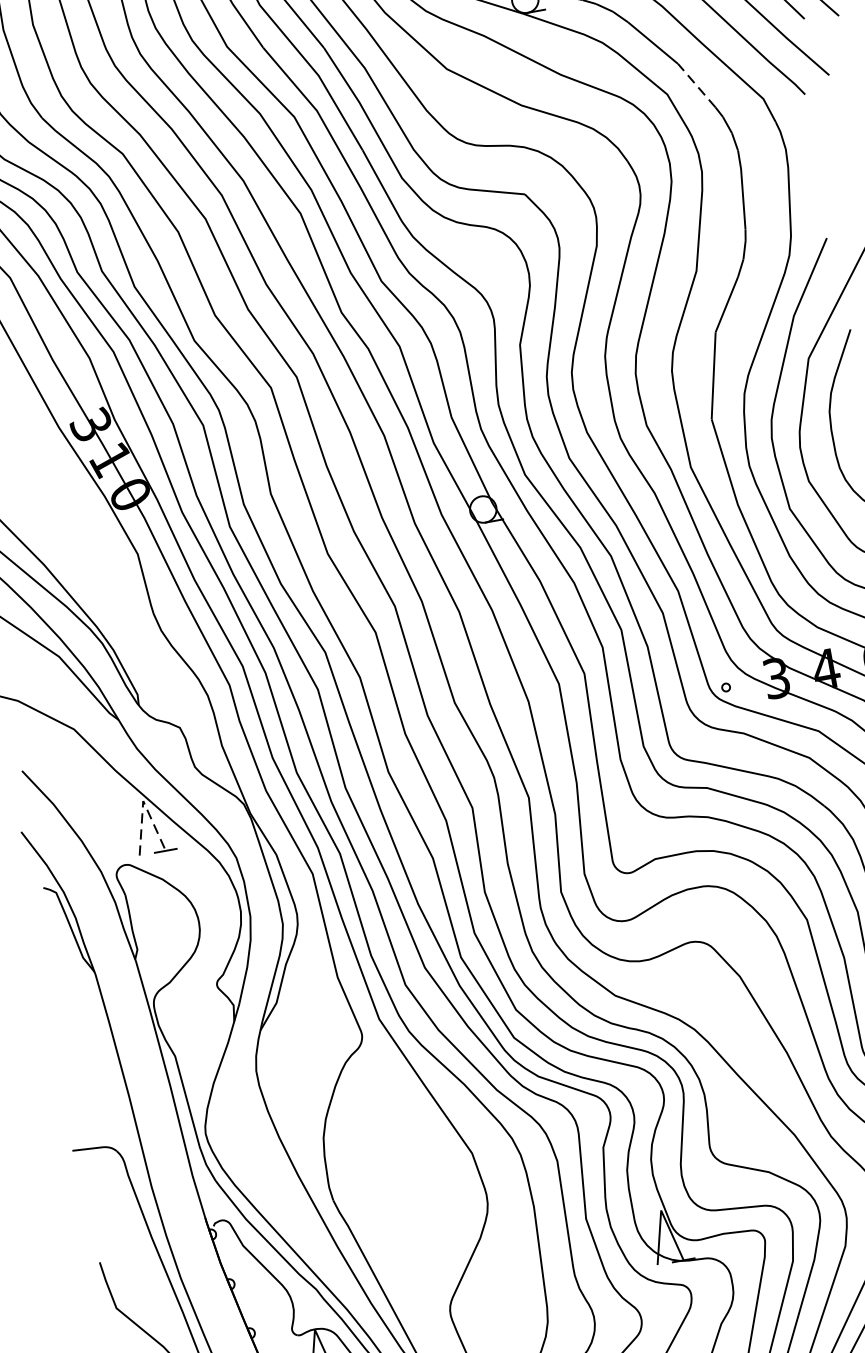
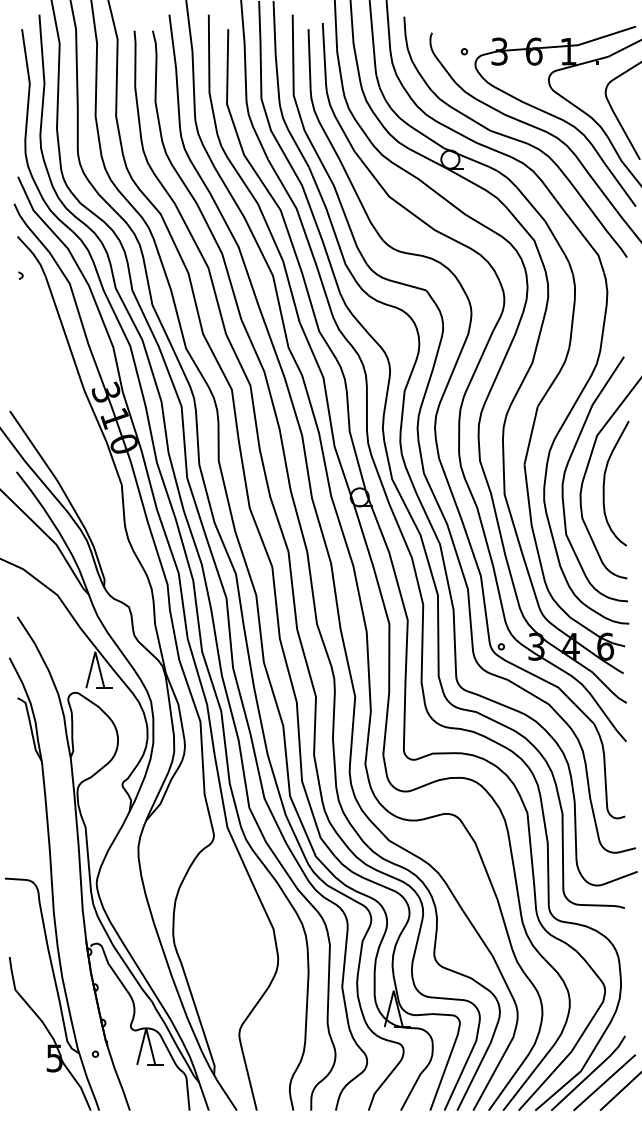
line: (697, 85) -> (555, 238), dashed -> solid
line: (143, 800) -> (95, 651), dashed -> solid

